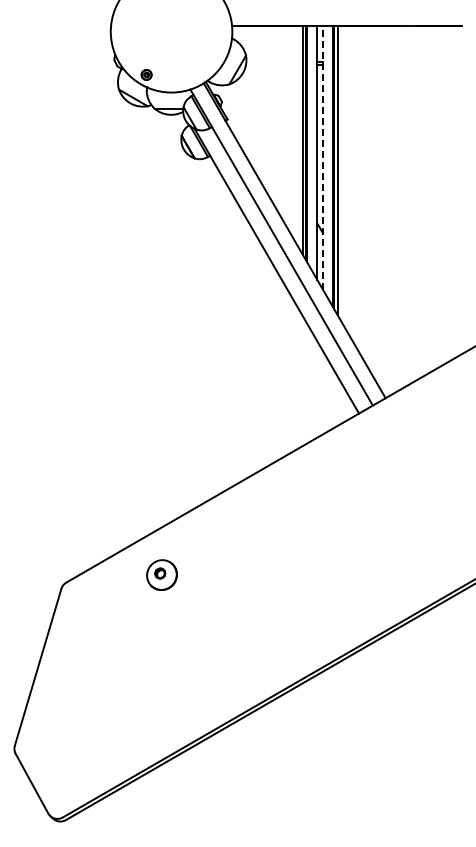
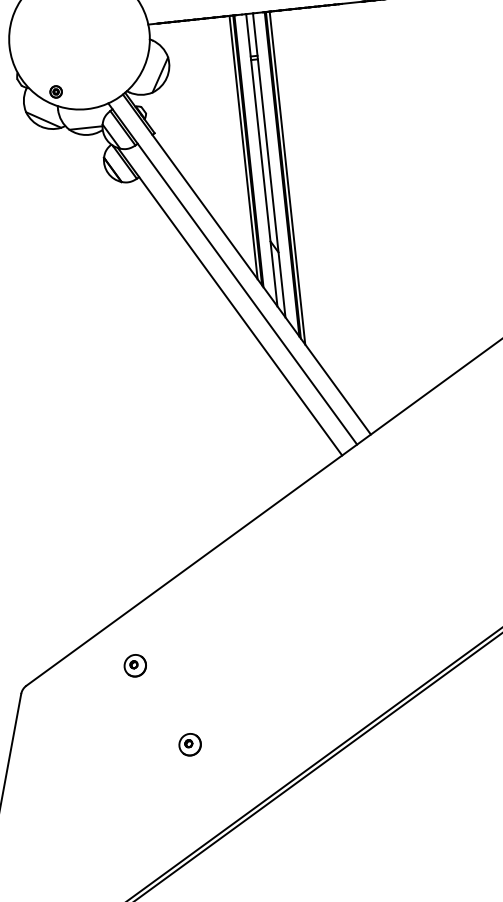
line: (323, 157) -> (269, 165), dashed -> solid
part: (161, 575) -> (134, 666), size x0.62
part: (201, 647) -> (189, 744), added

